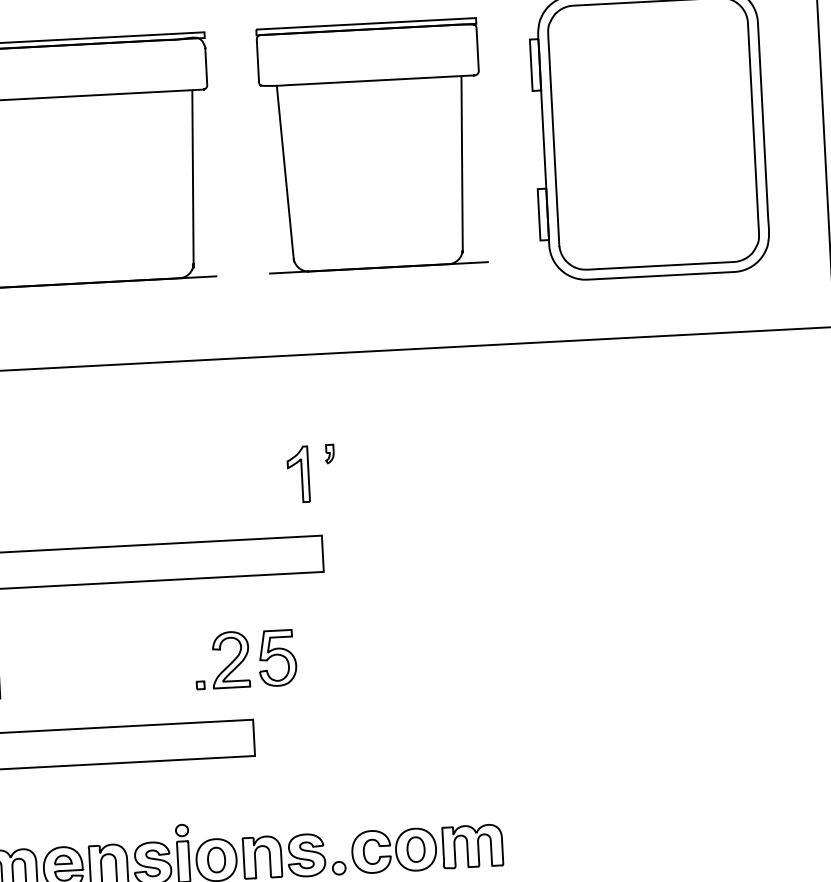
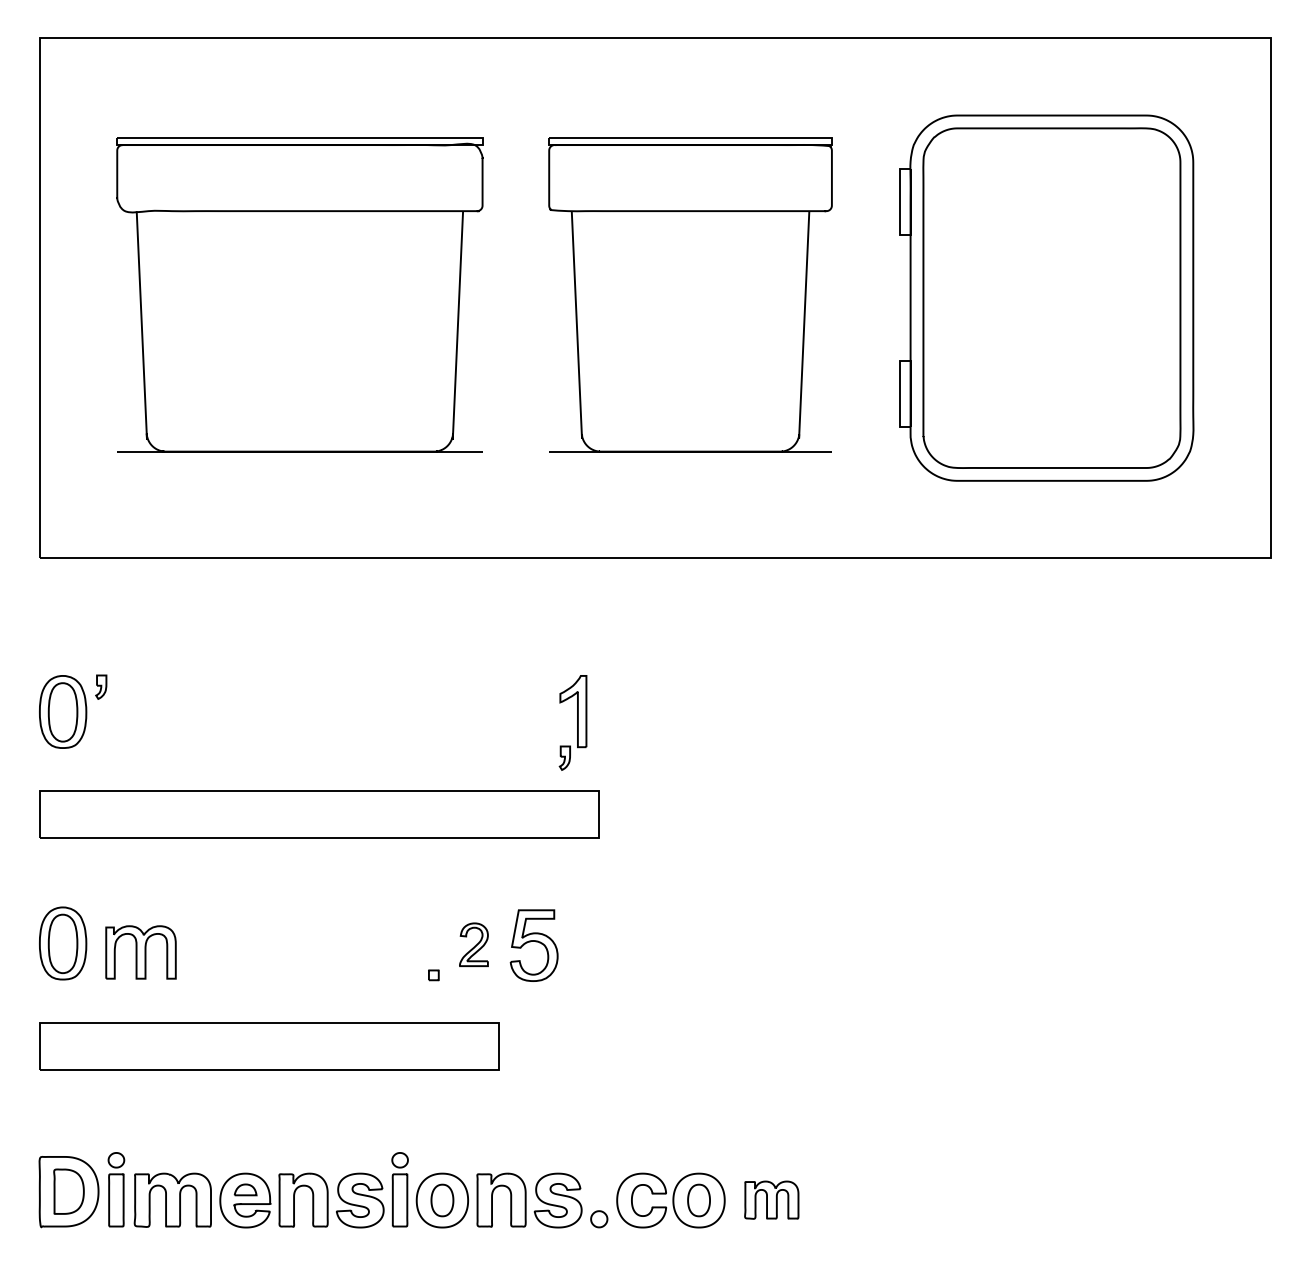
part: (329, 453) -> (564, 757), moved
part: (230, 659) -> (473, 944), size x0.6
part: (472, 845) -> (771, 1199), size x0.7

